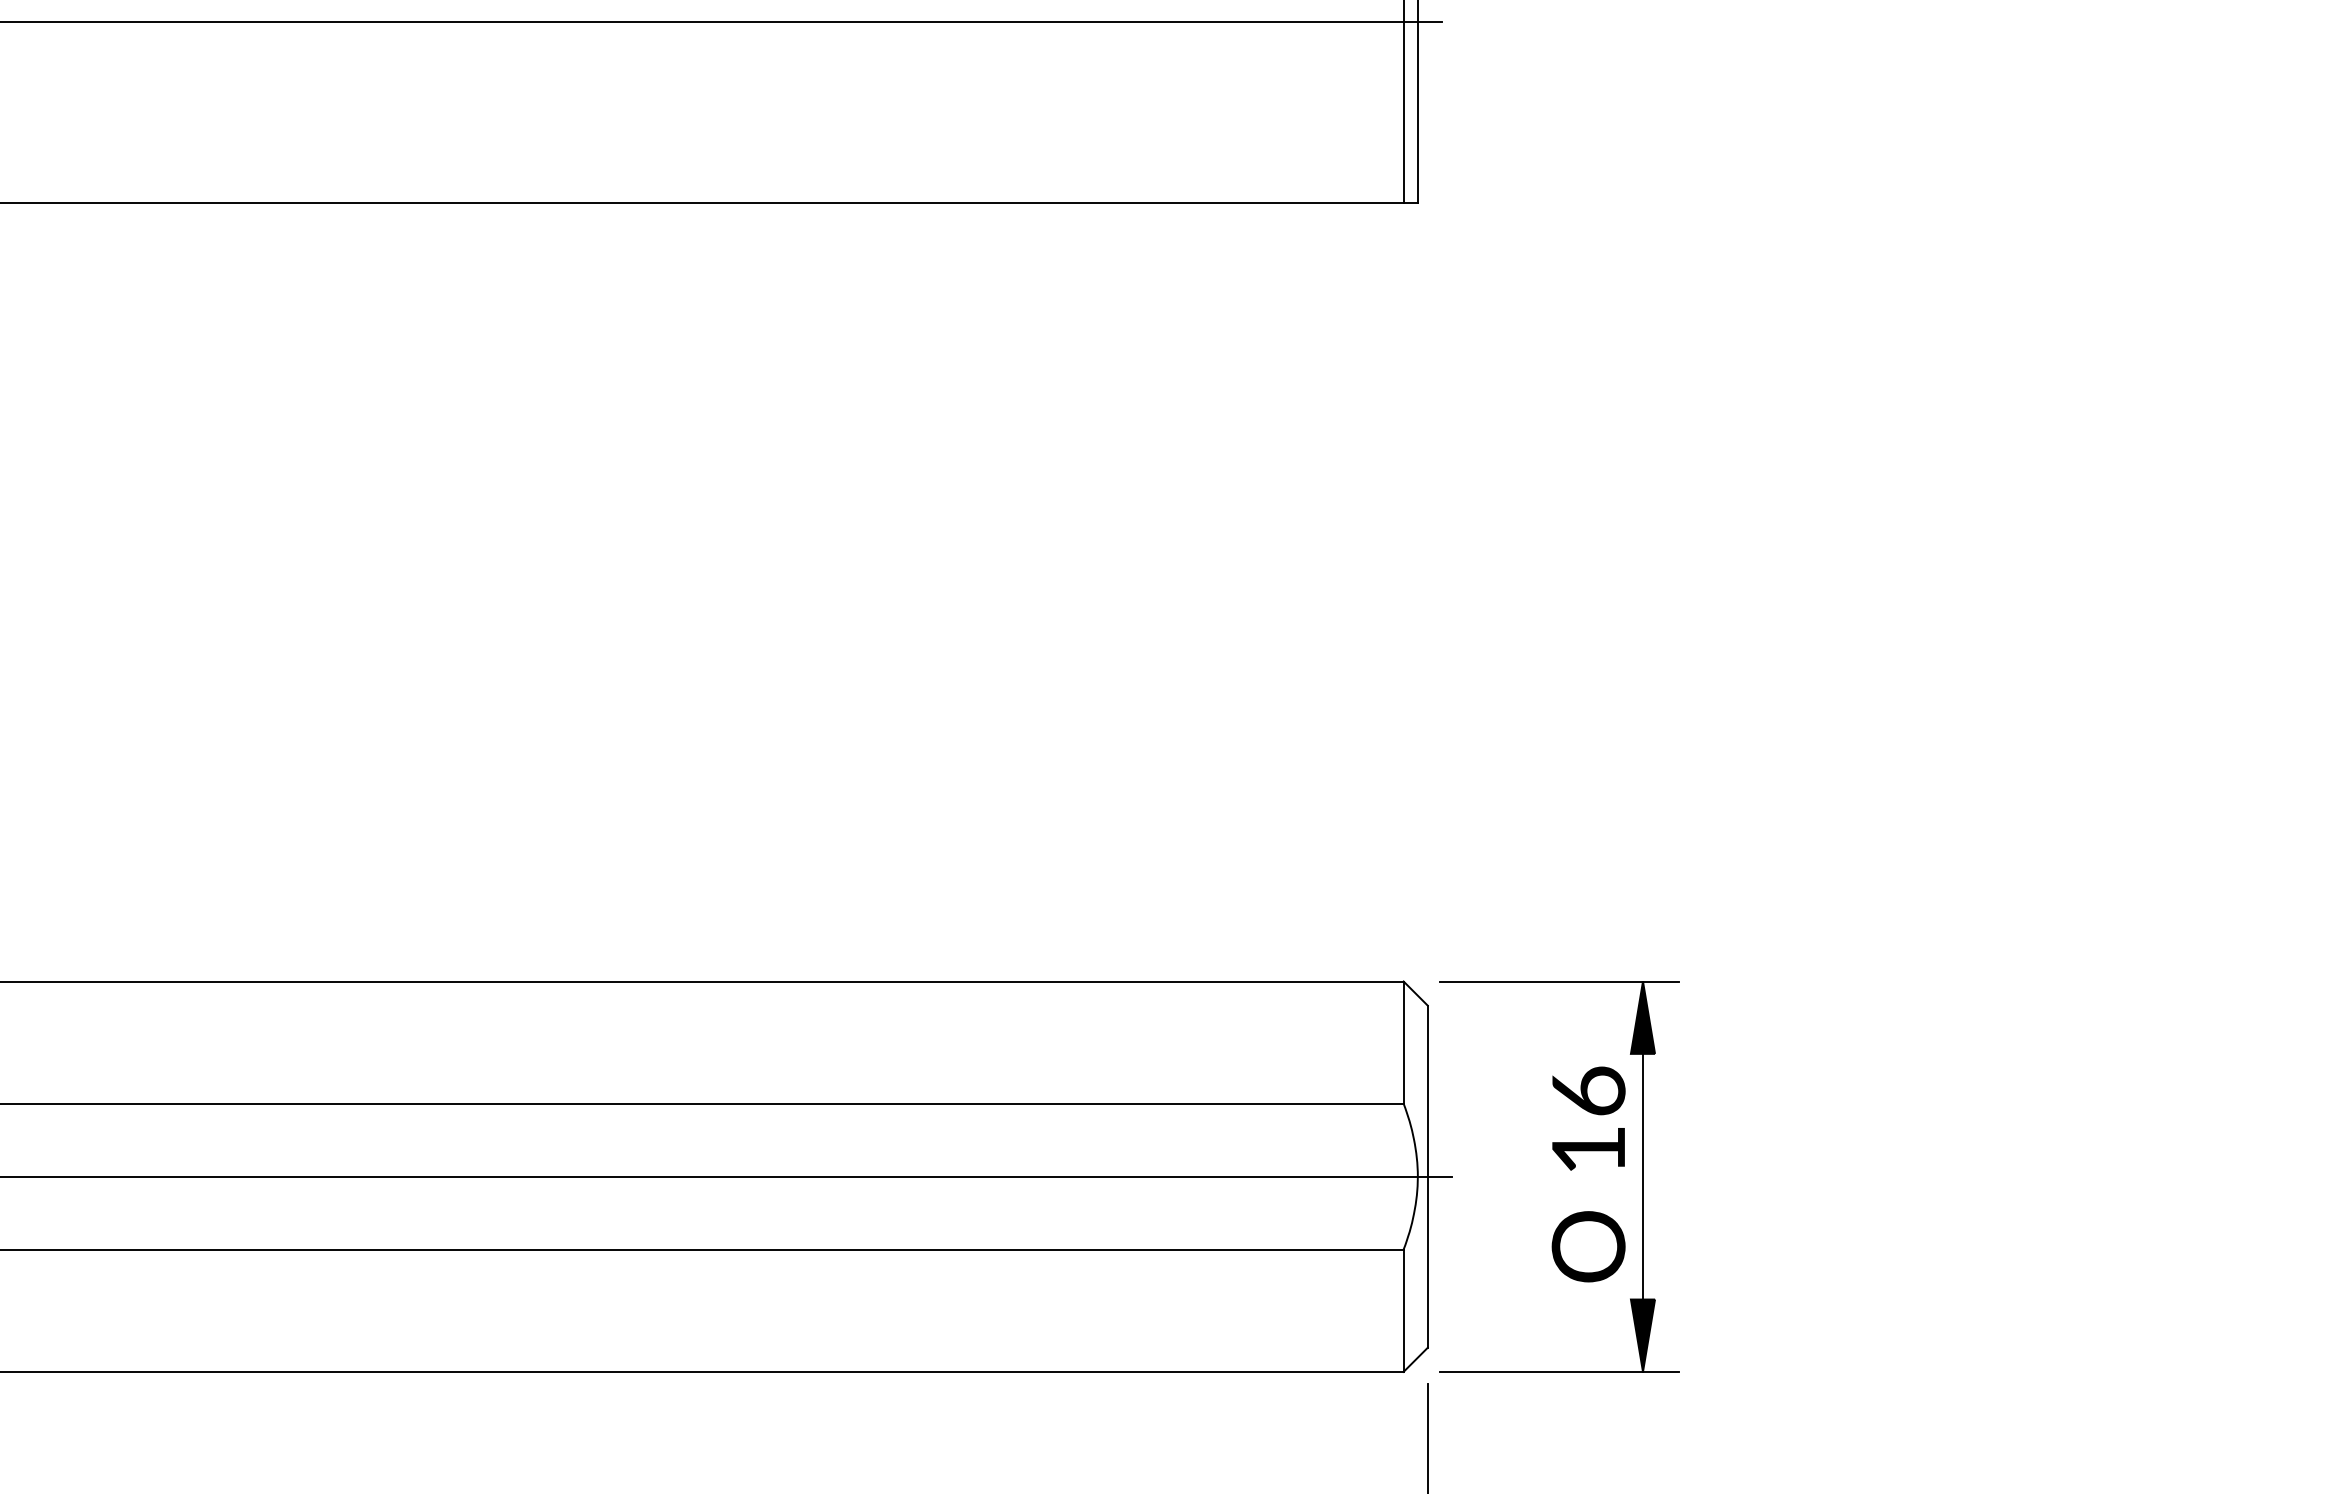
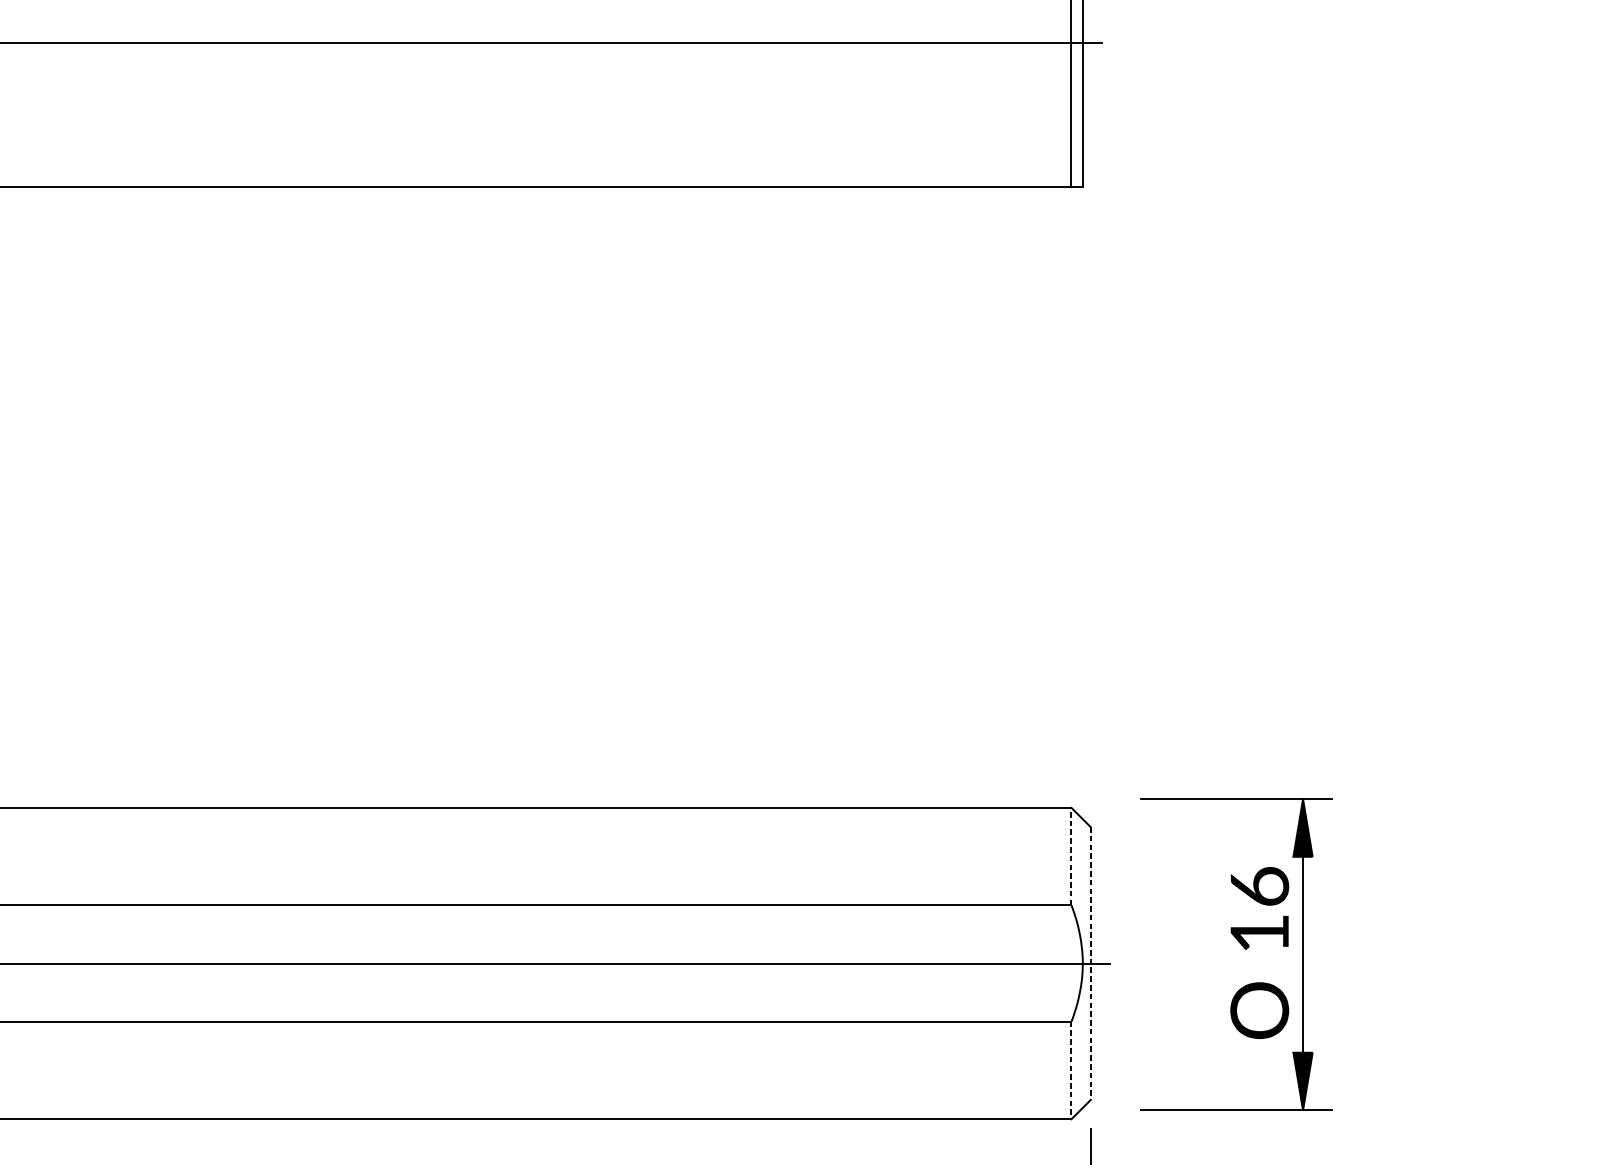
line: (1403, 1042) -> (1071, 856), solid -> dashed
part: (1567, 1167) -> (1242, 947), moved
line: (1427, 1177) -> (1090, 964), solid -> dashed
line: (1403, 1311) -> (1071, 1071), solid -> dashed

